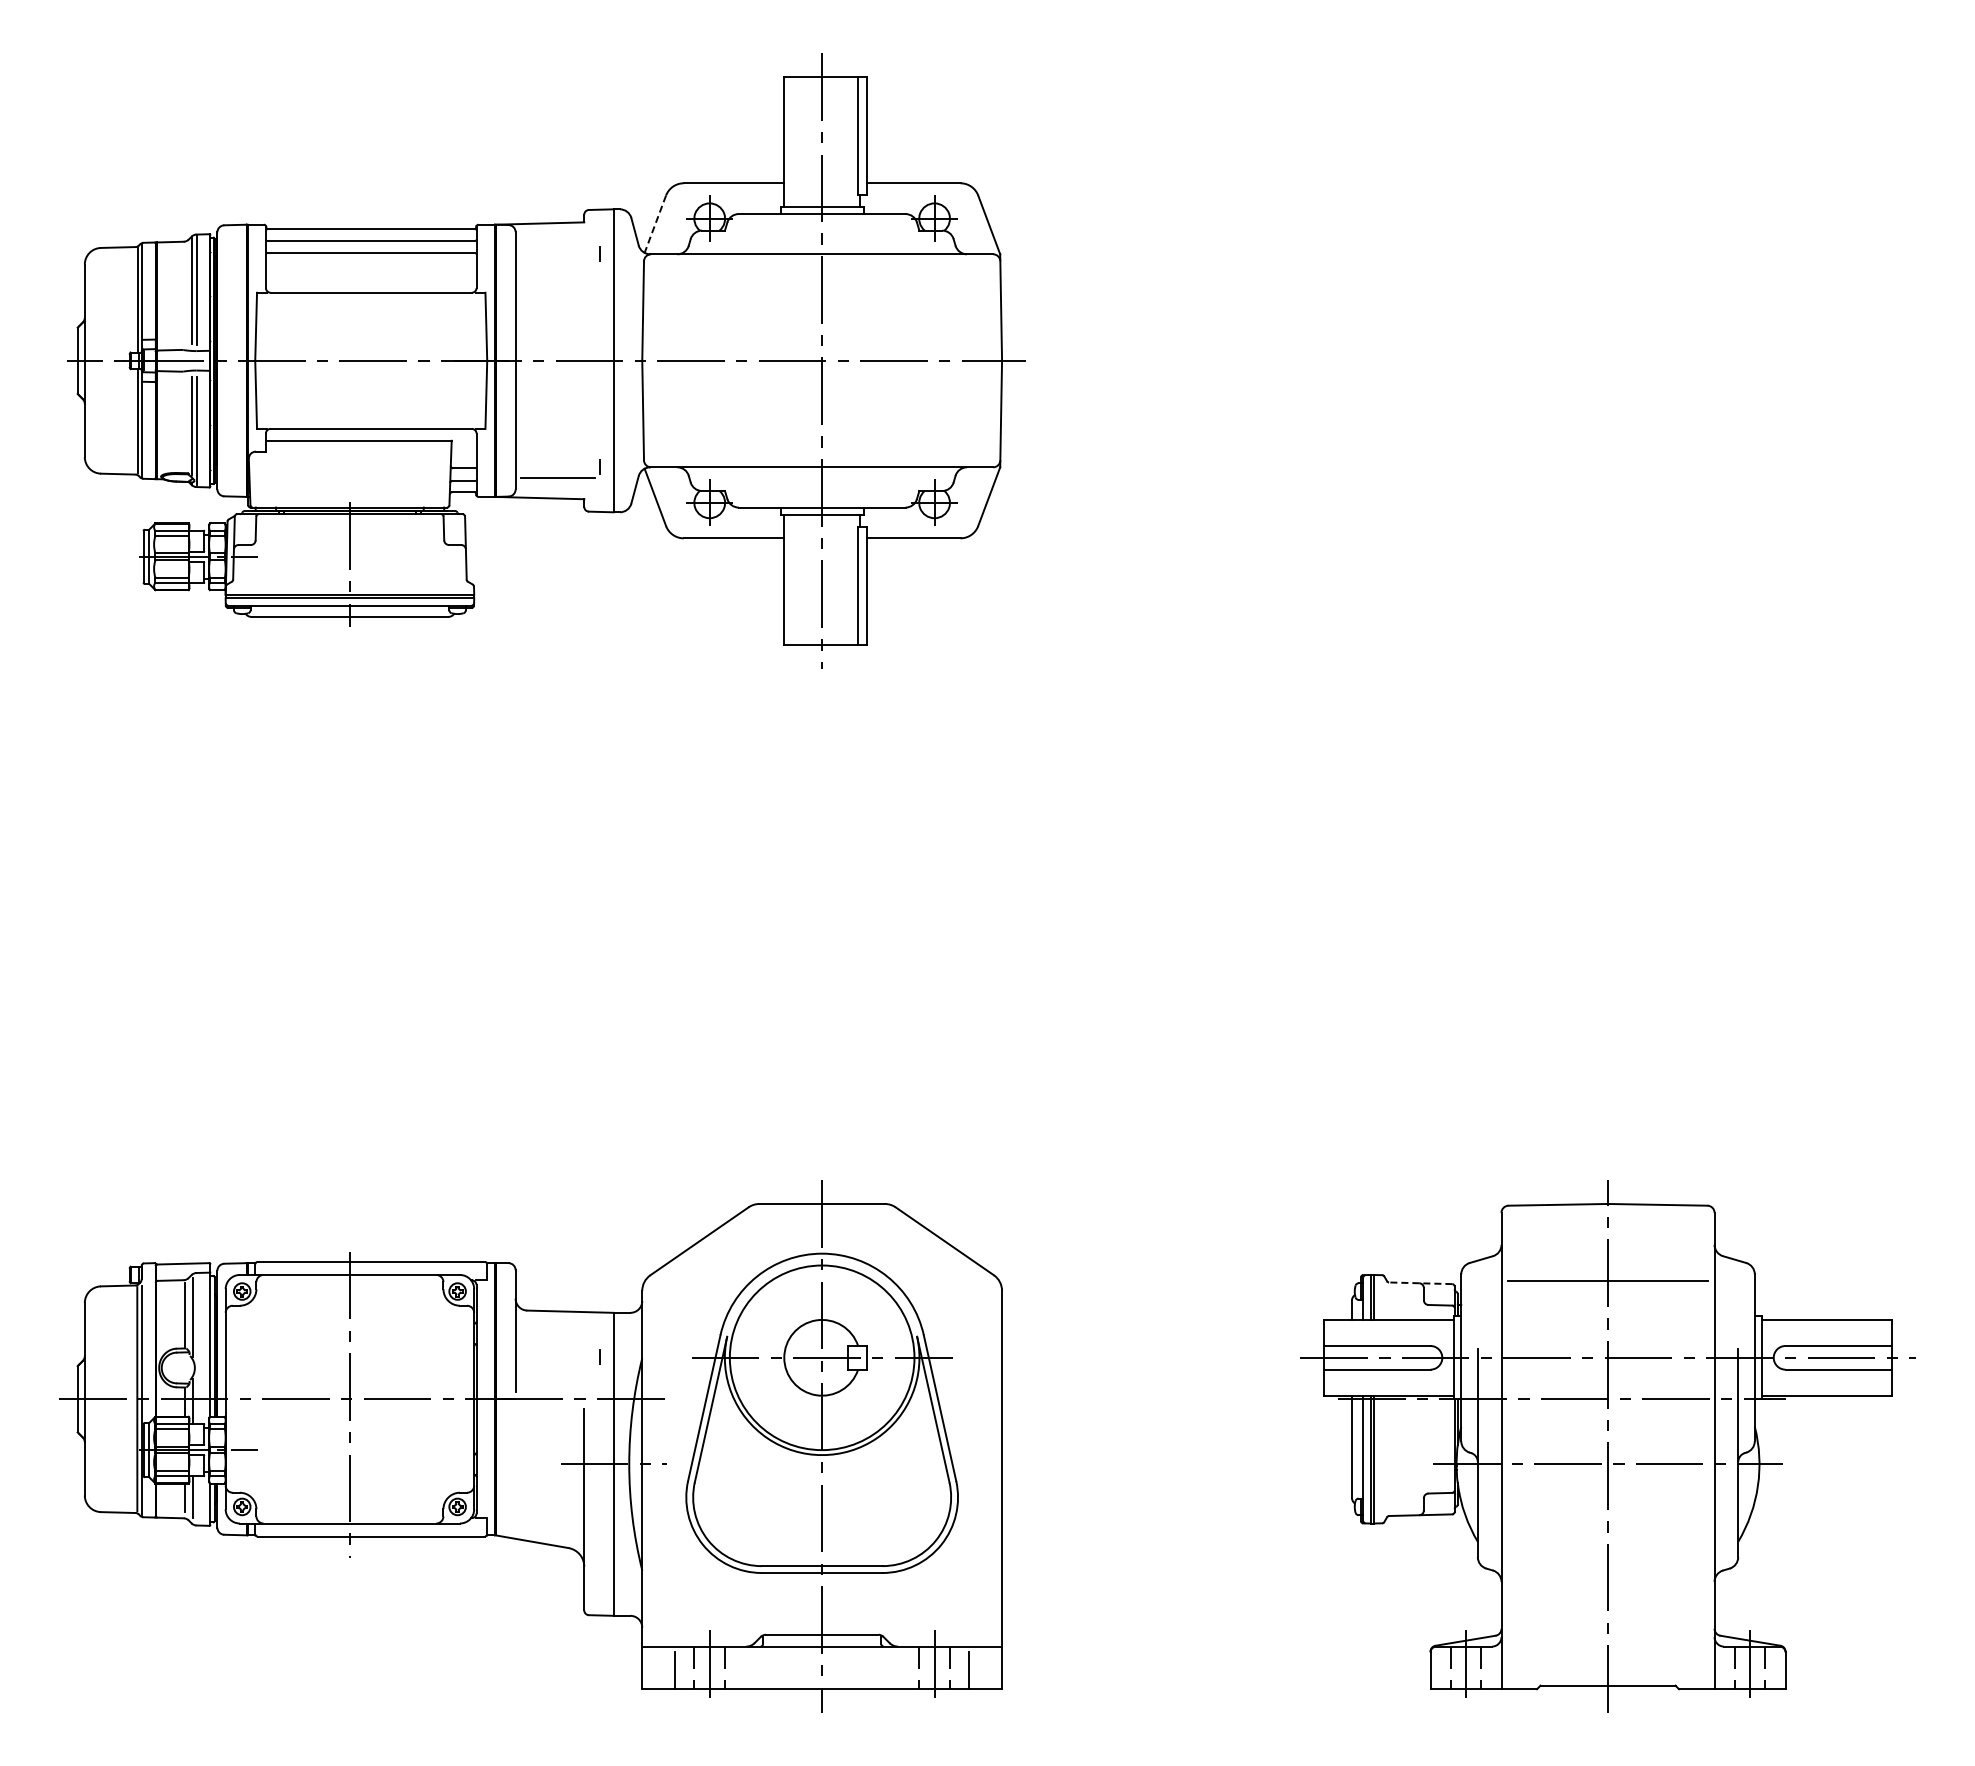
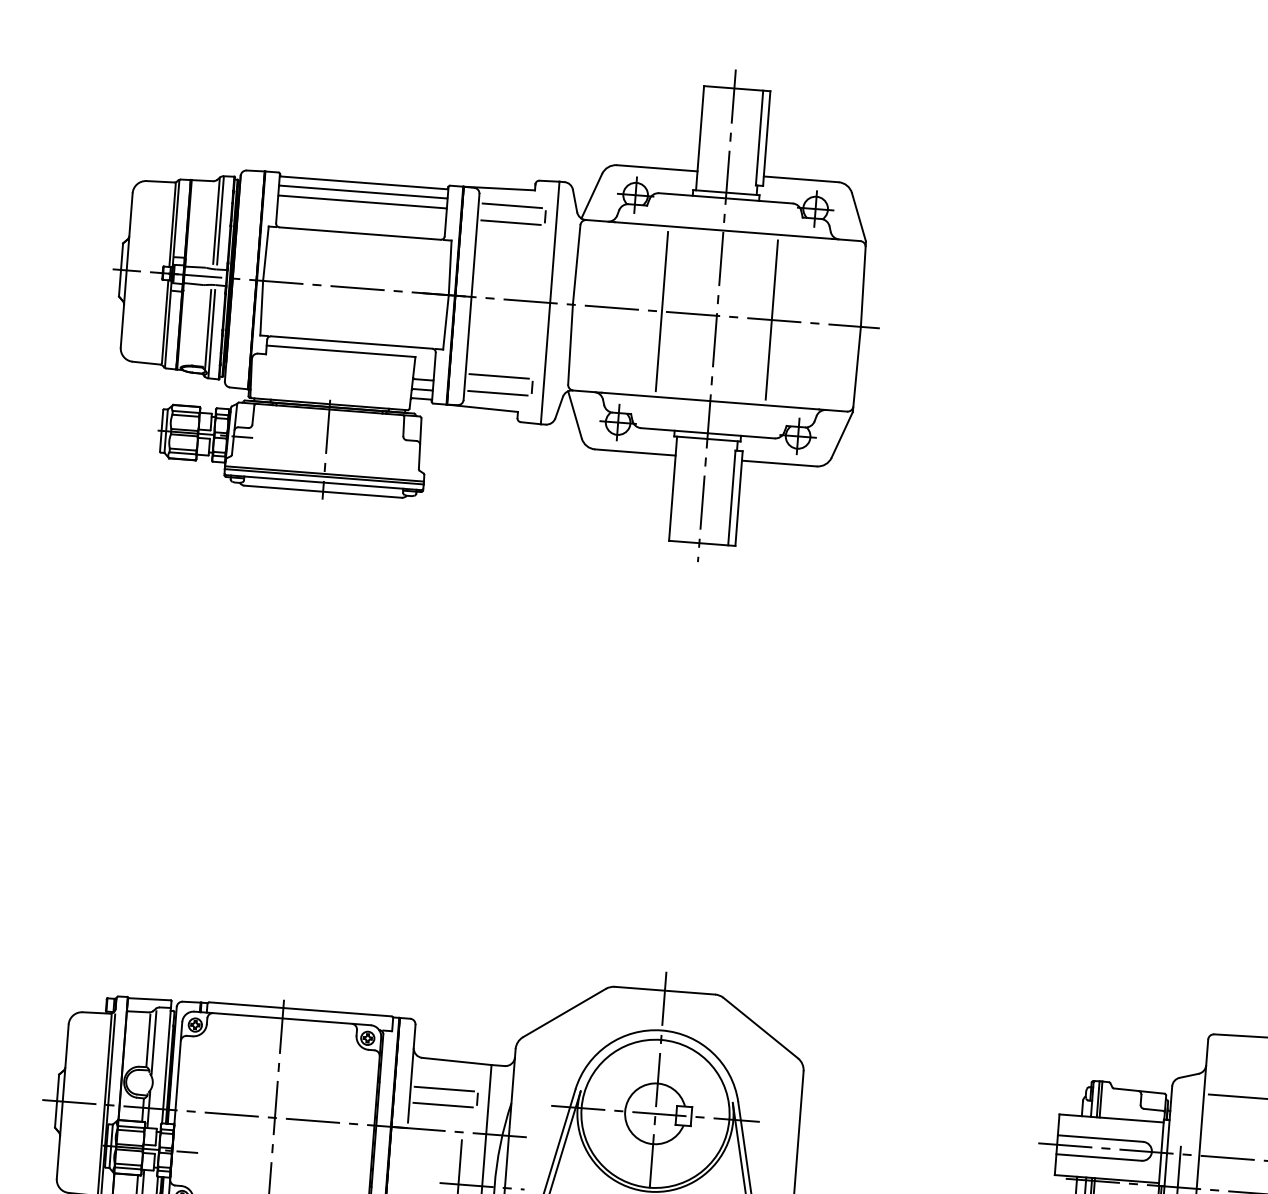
line: (655, 224) -> (591, 196), dashed -> solid
line: (557, 243) -> (512, 205), added
line: (557, 264) -> (510, 222), added
line: (753, 360) -> (661, 311), added
line: (890, 360) -> (771, 319), added
line: (557, 456) -> (499, 376), added
line: (1420, 1283) -> (1138, 1091), dashed -> solid
line: (557, 1347) -> (444, 1089), added
line: (557, 1367) -> (443, 1105), added

